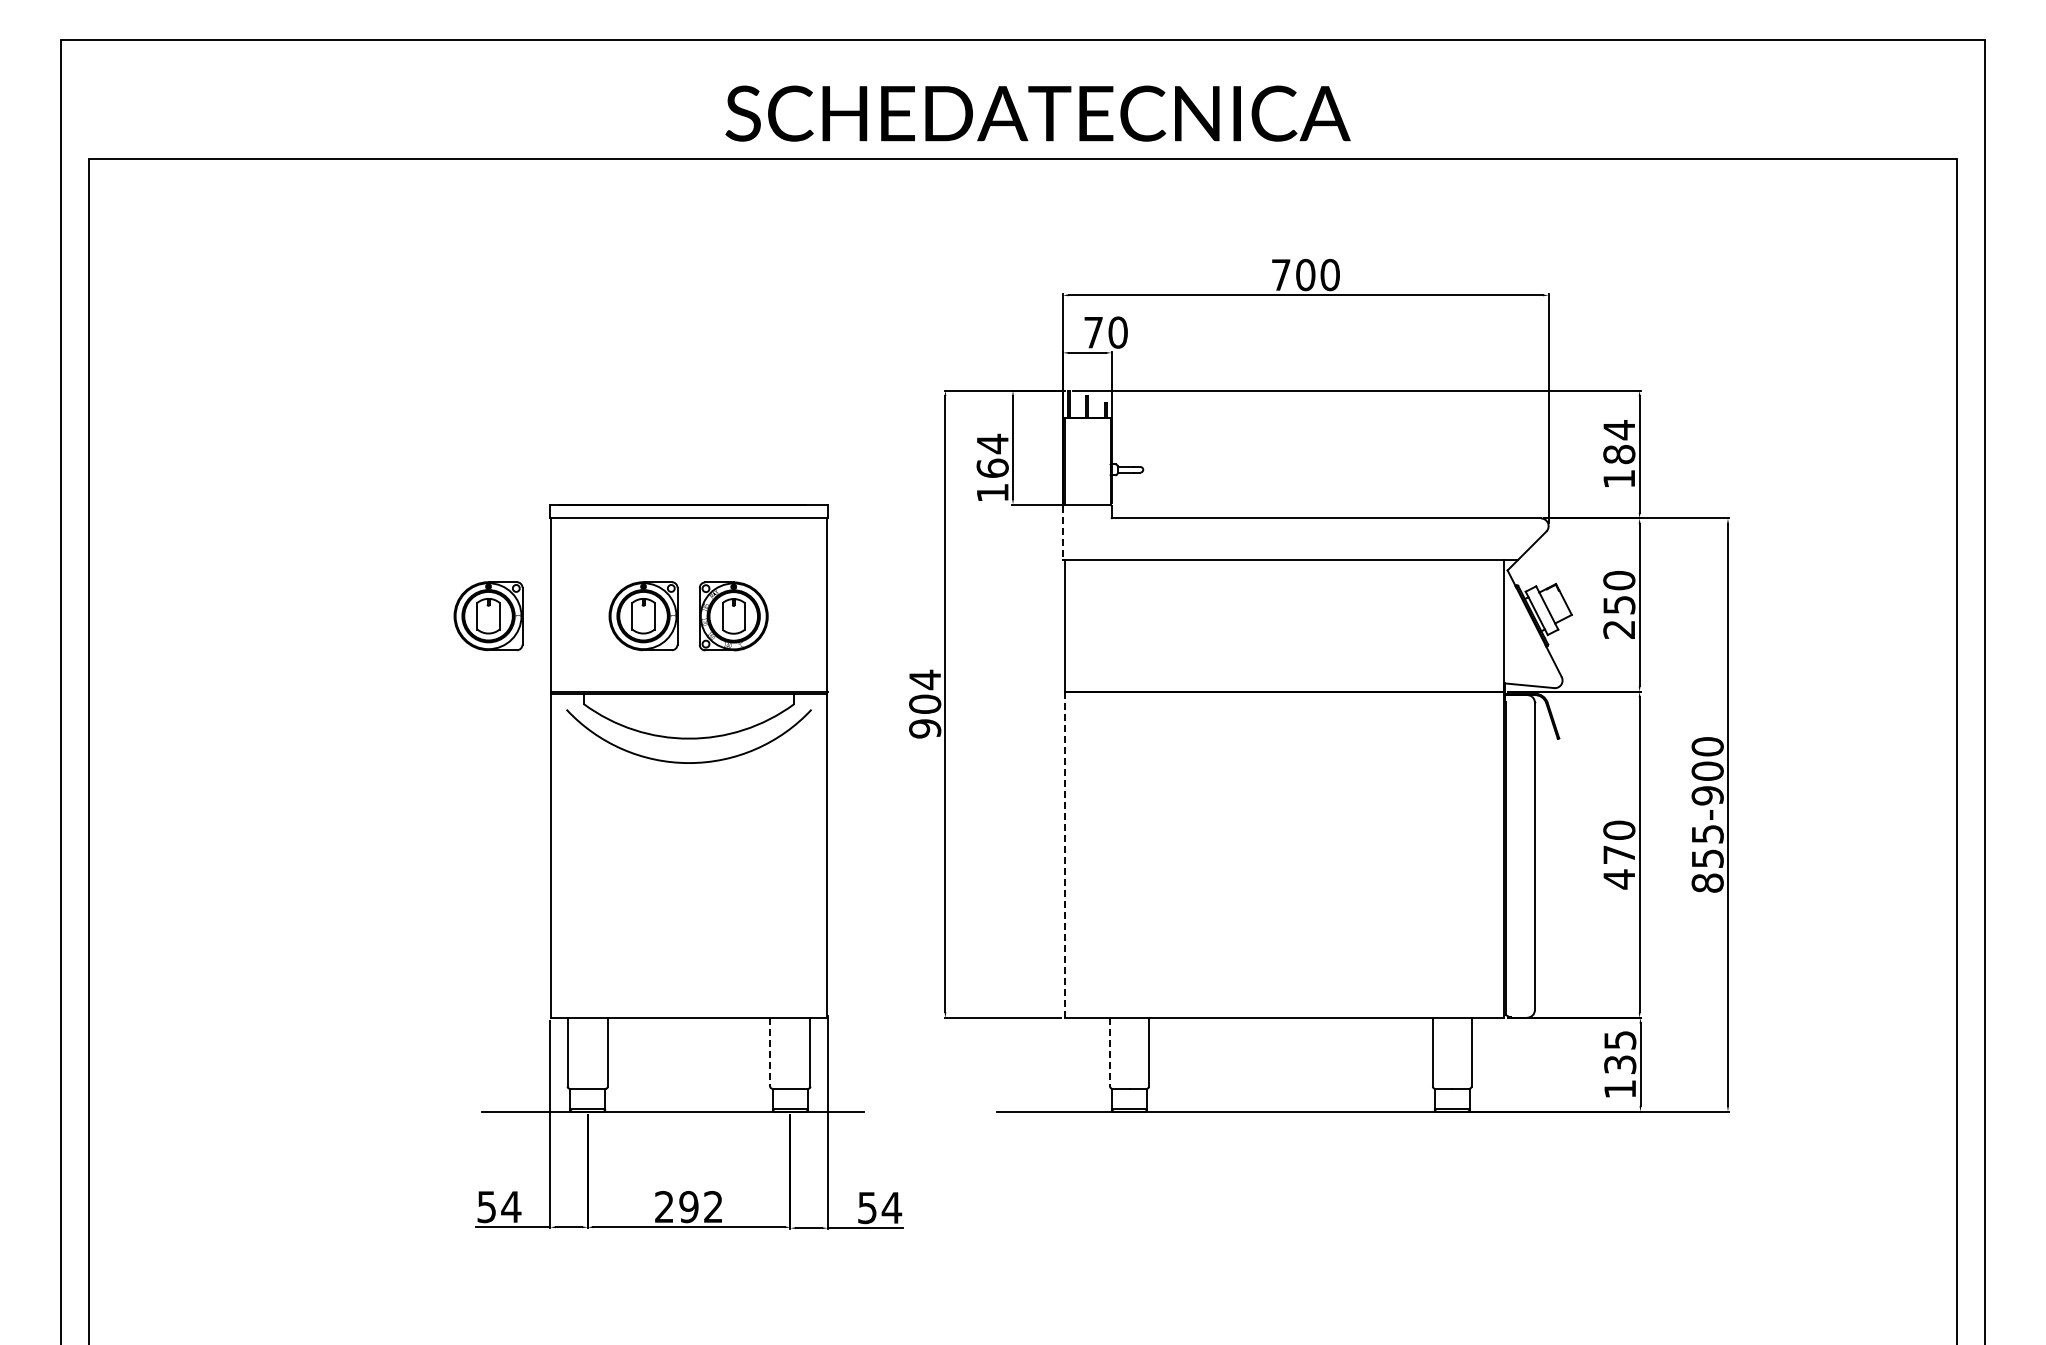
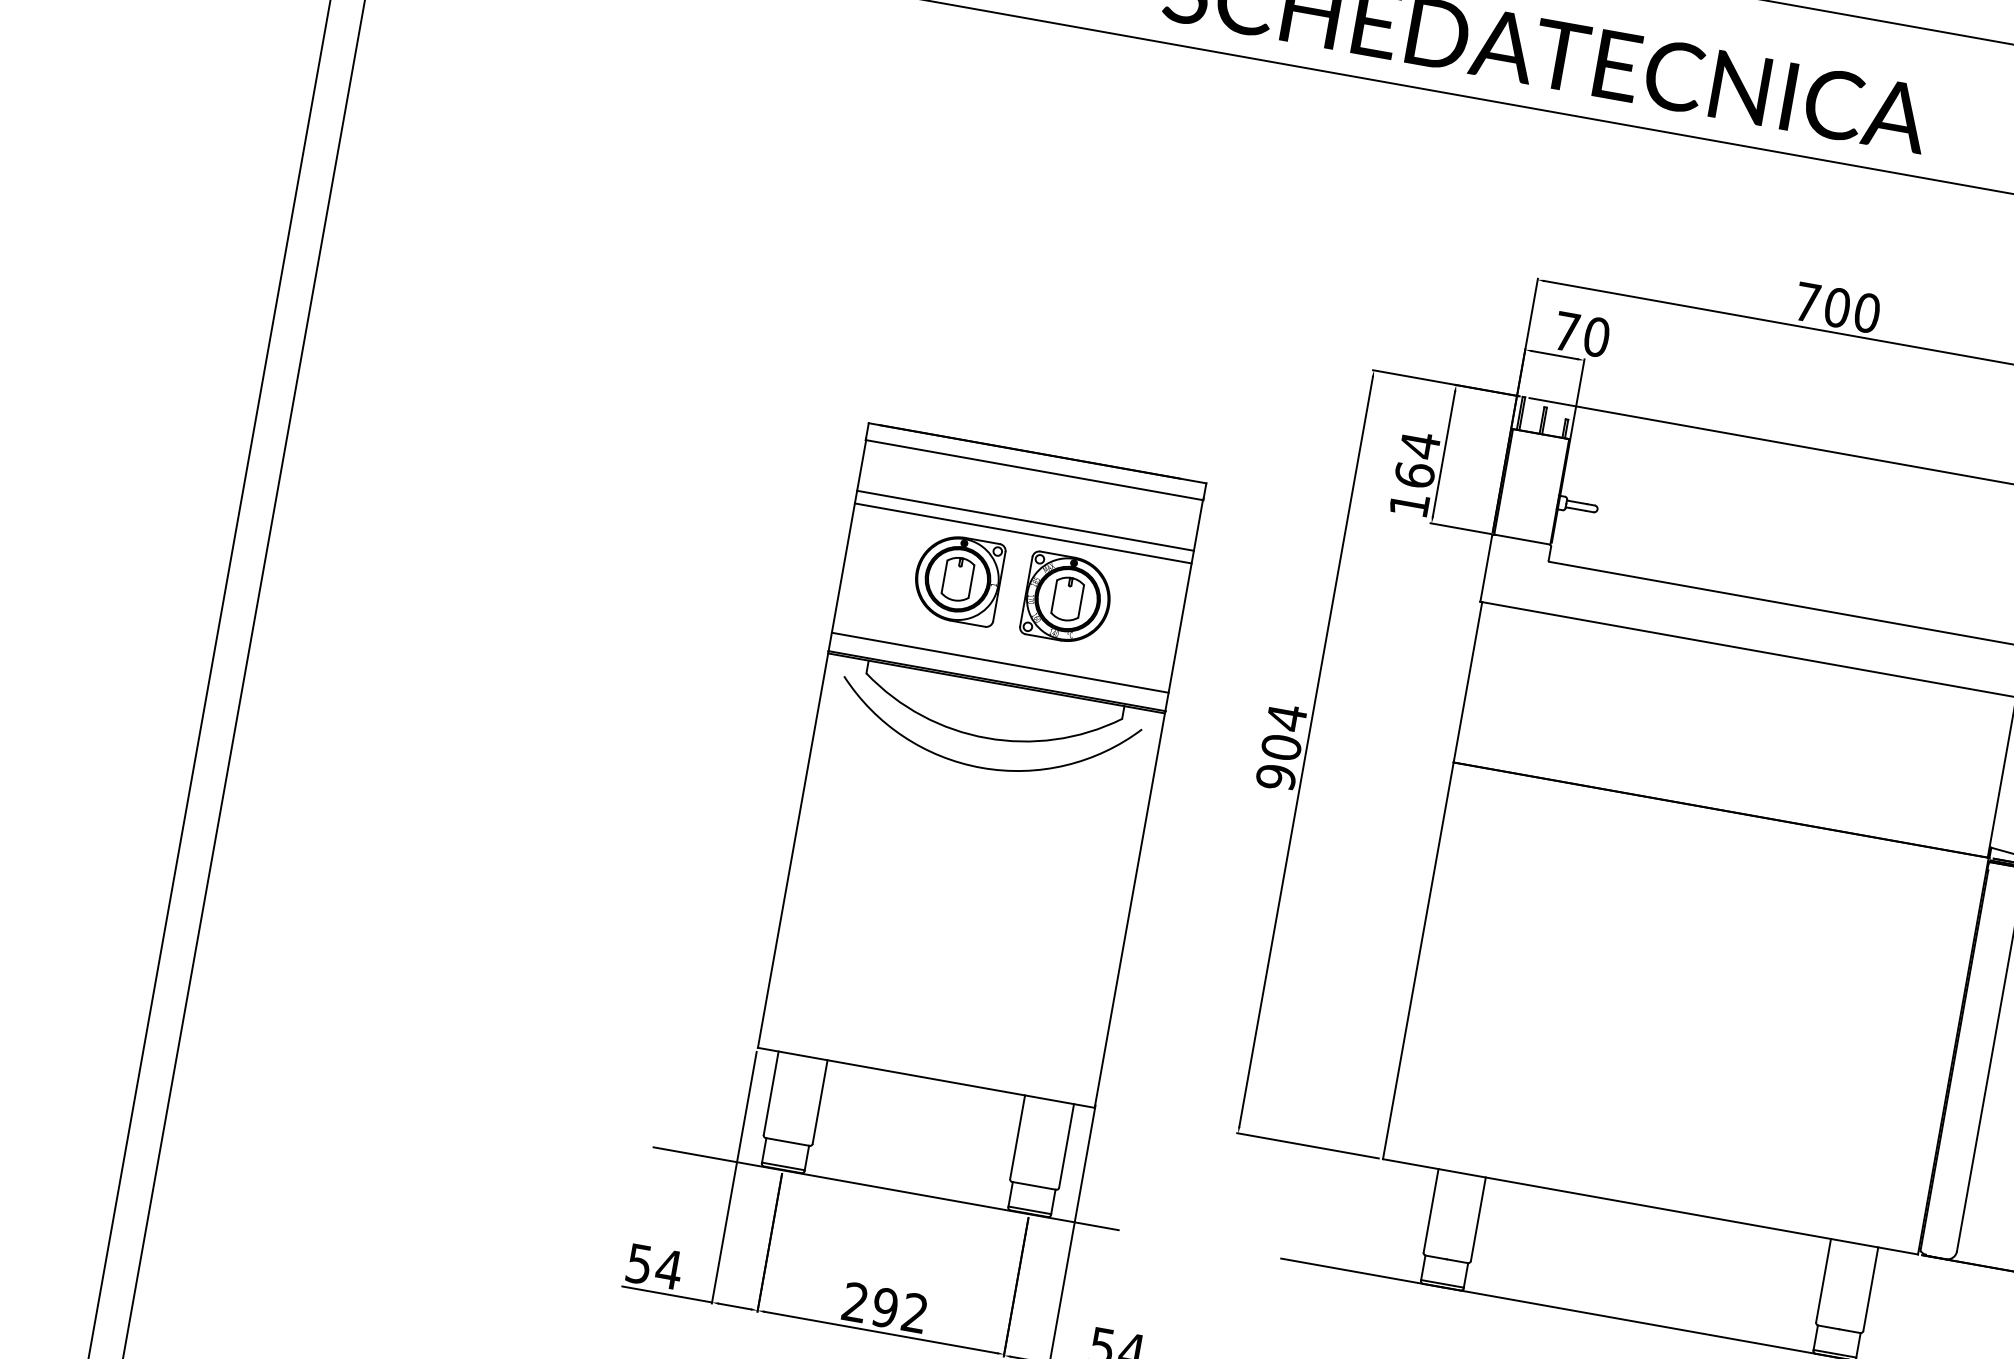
line: (1062, 533) -> (1485, 569), dashed -> solid
line: (688, 560) -> (1024, 521), added
line: (688, 570) -> (1022, 533), added
part: (488, 616) -> (769, 546), removed
line: (688, 676) -> (999, 662), added
line: (1064, 854) -> (1418, 960), dashed -> solid
line: (770, 1052) -> (1017, 1137), dashed -> solid
line: (1110, 1052) -> (1431, 1211), dashed -> solid

